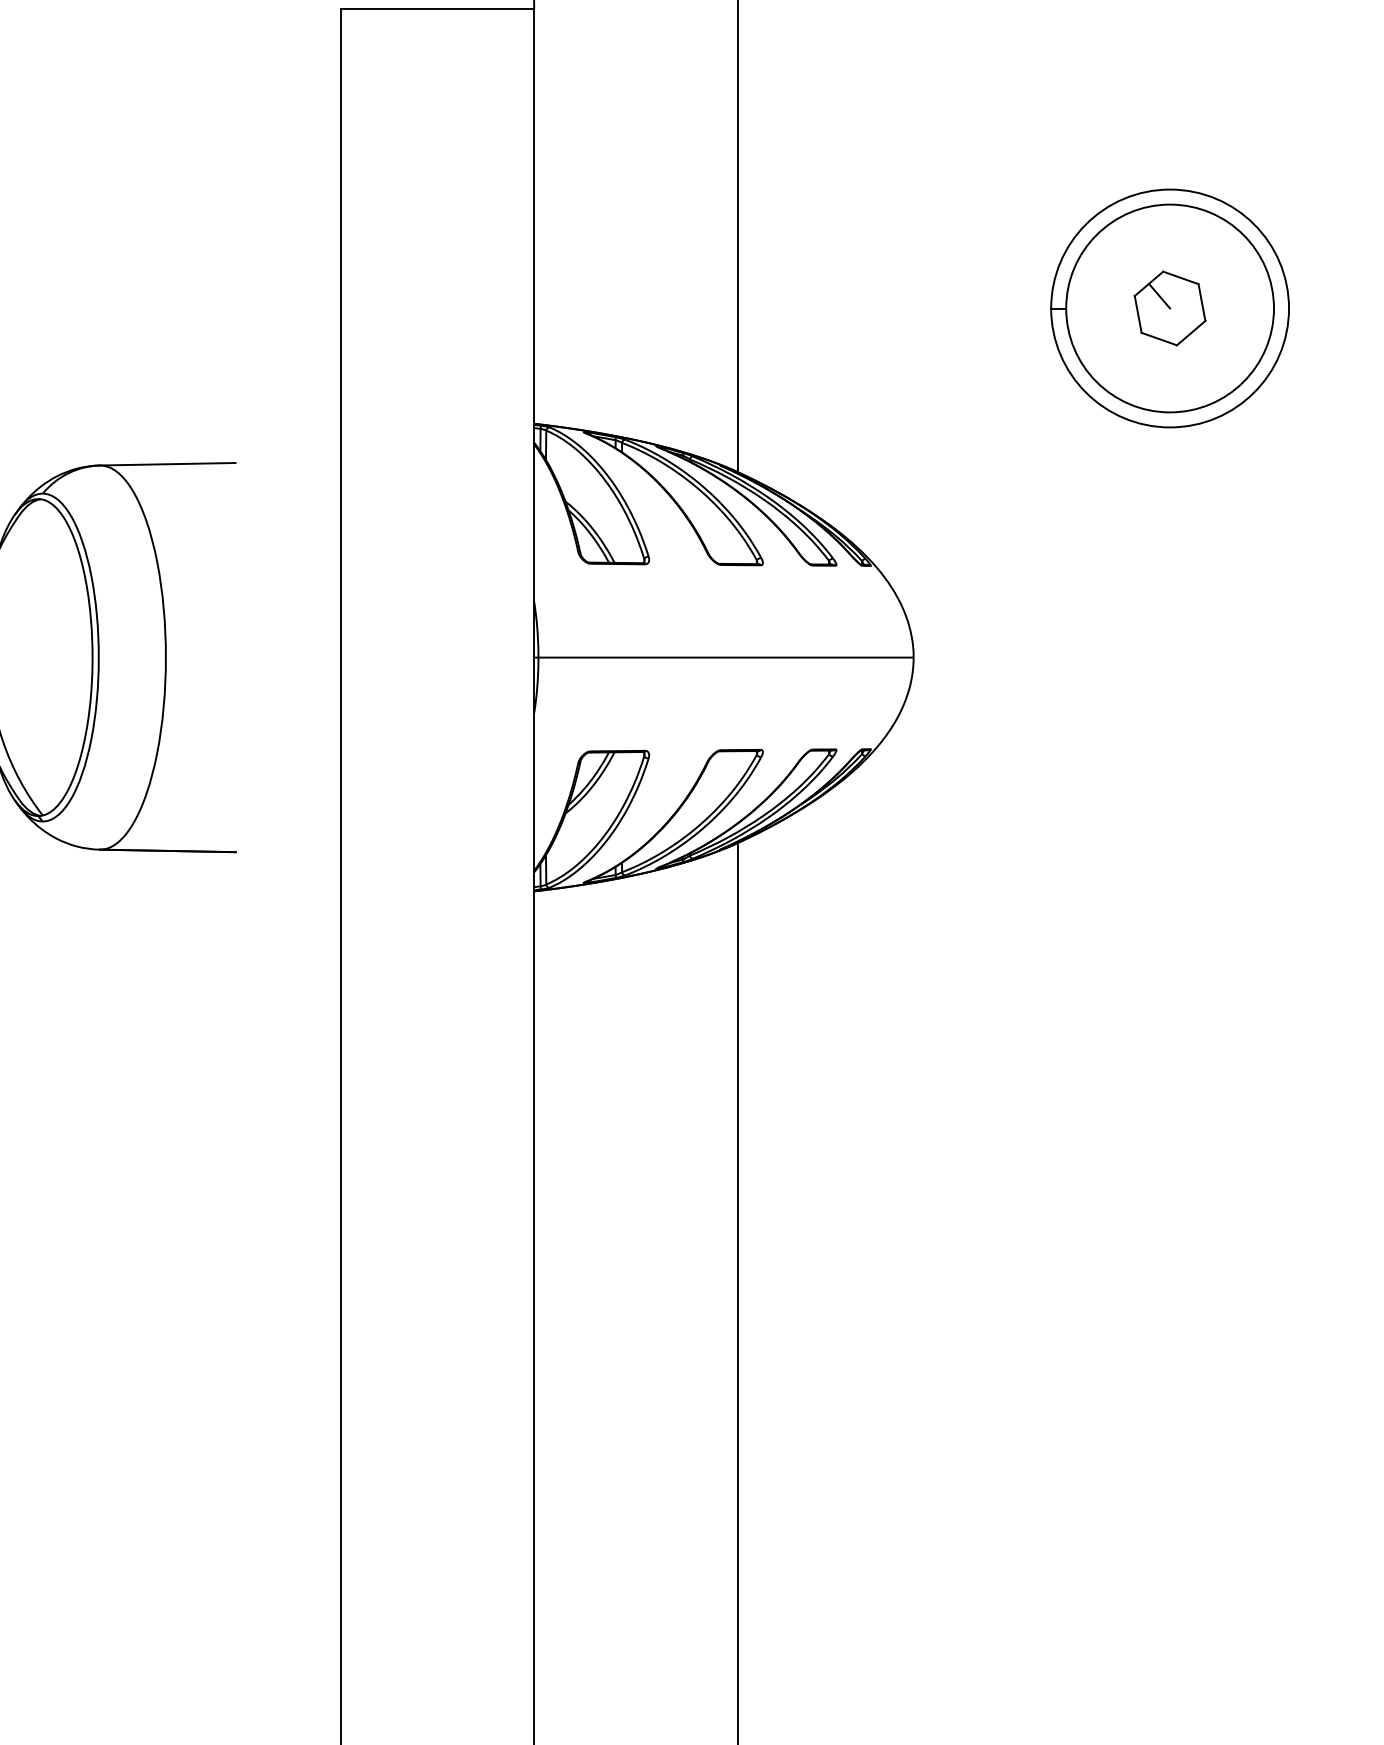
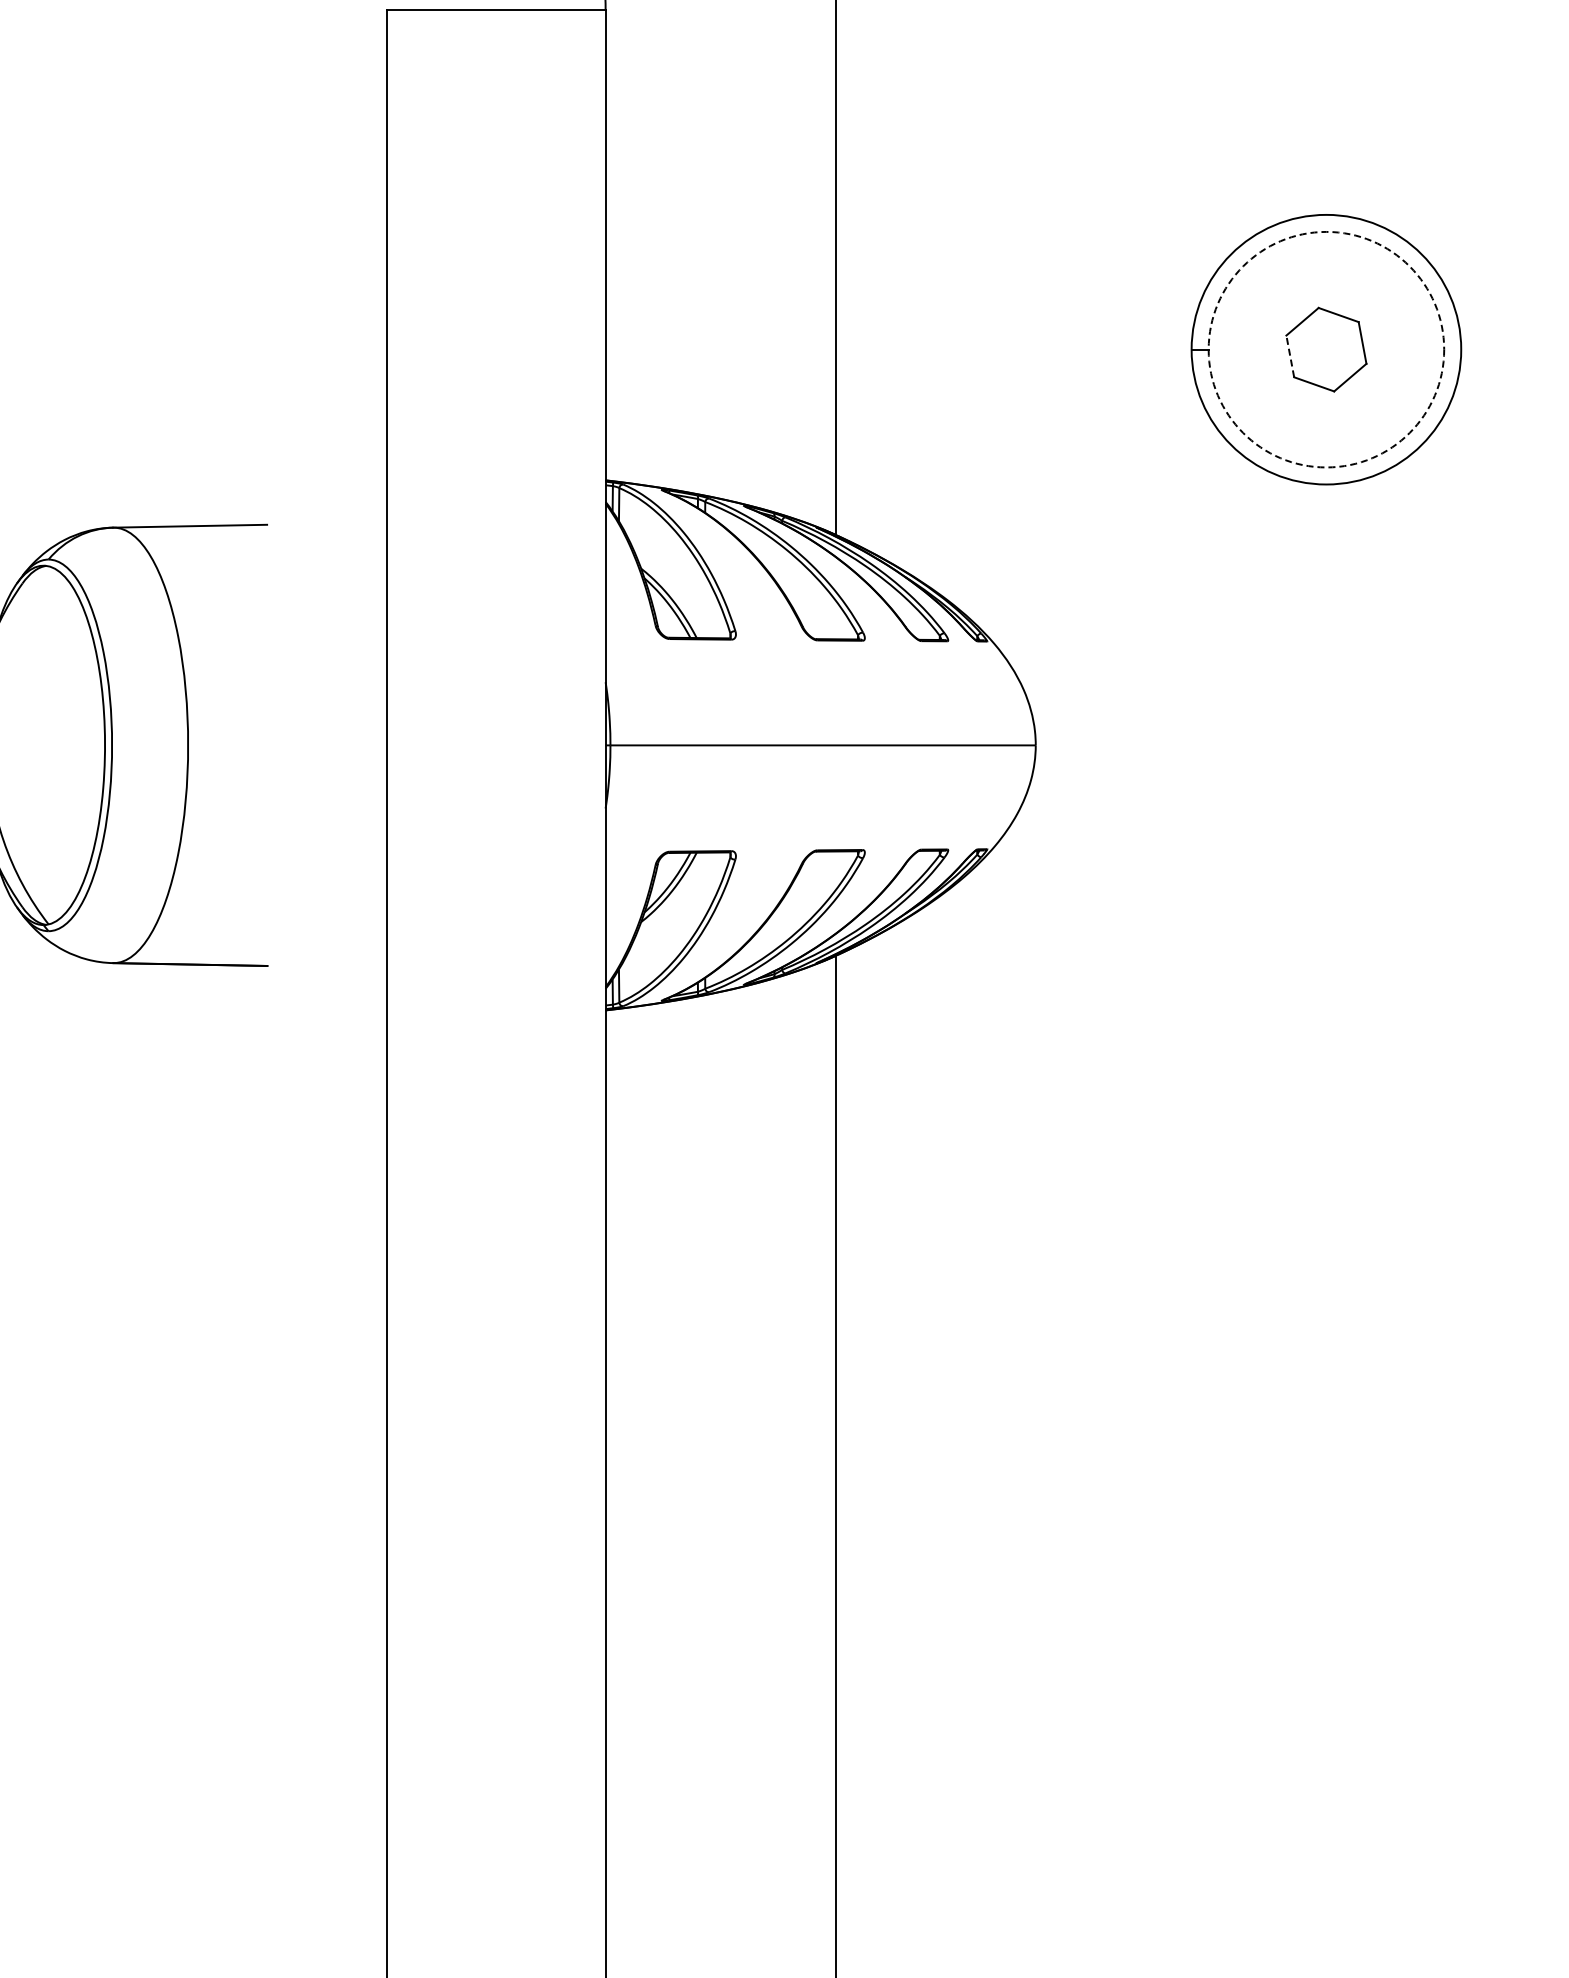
line: (1159, 295) -> (1314, 335), removed
circle: (1170, 308) -> (1326, 349), solid -> dashed
line: (1138, 313) -> (1290, 355), solid -> dashed

